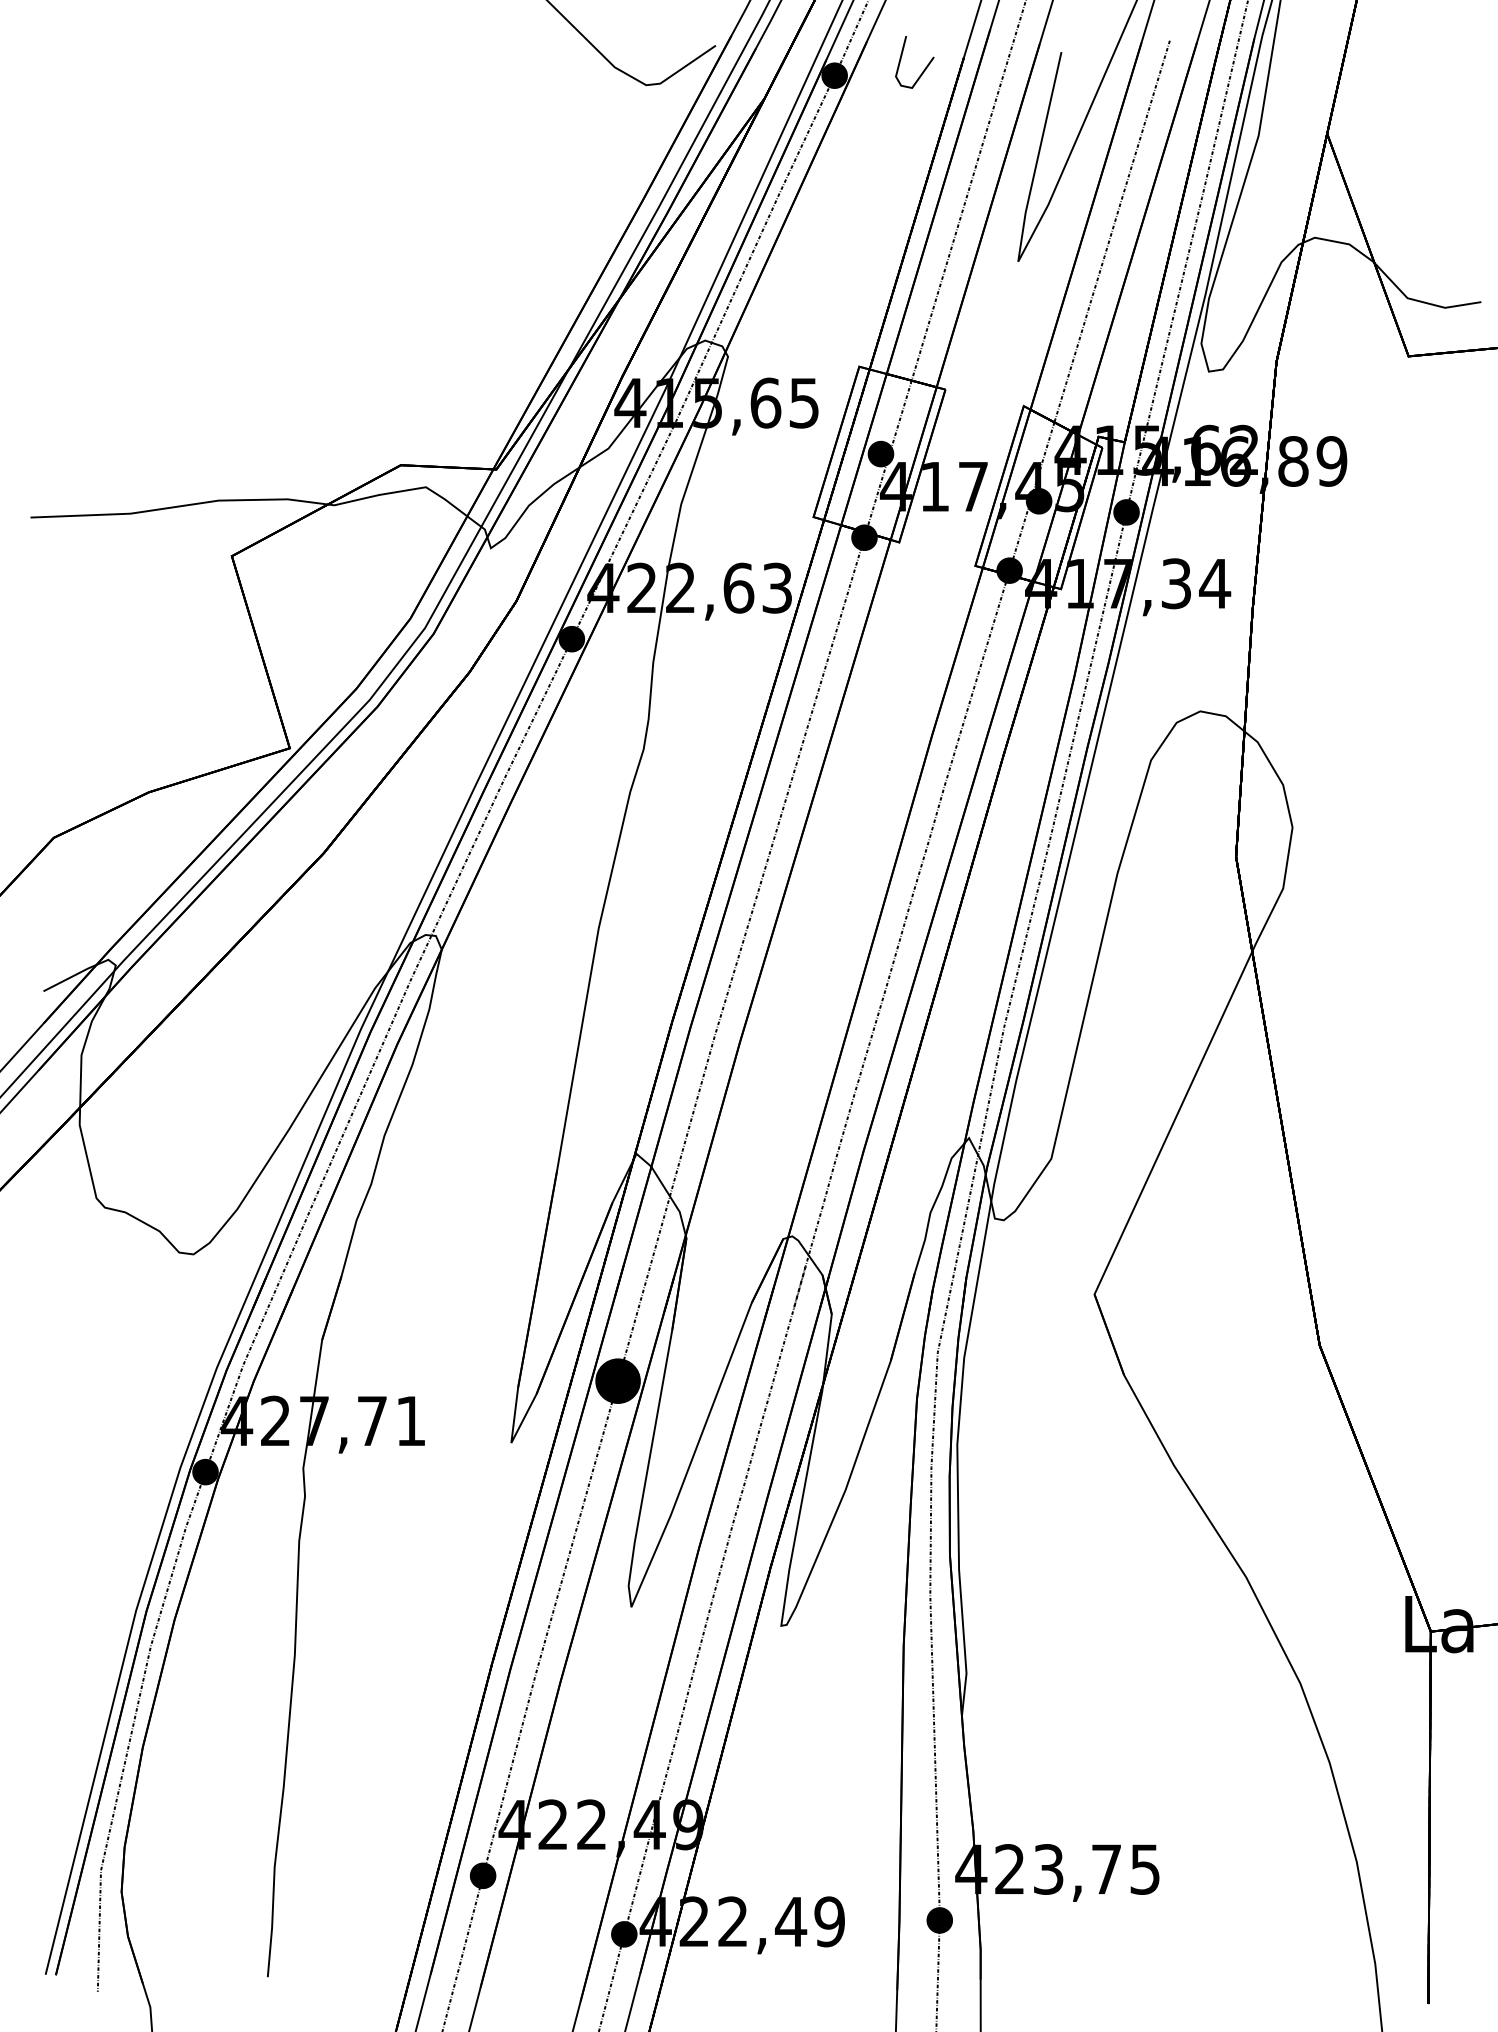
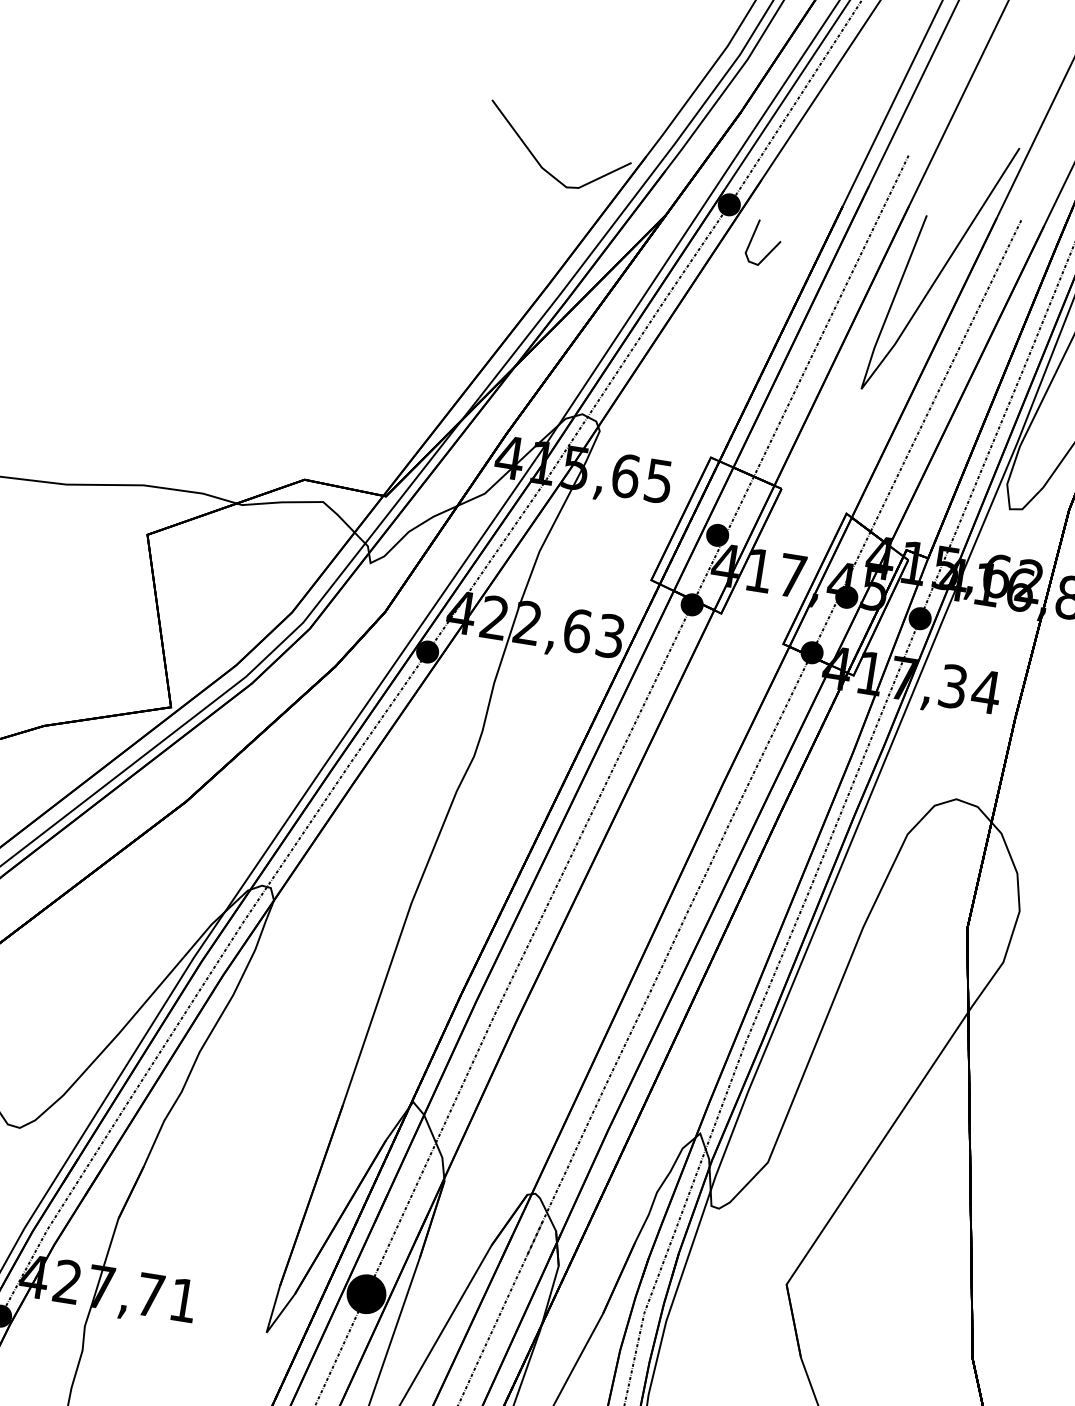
line: (924, 68) -> (771, 249), moved

